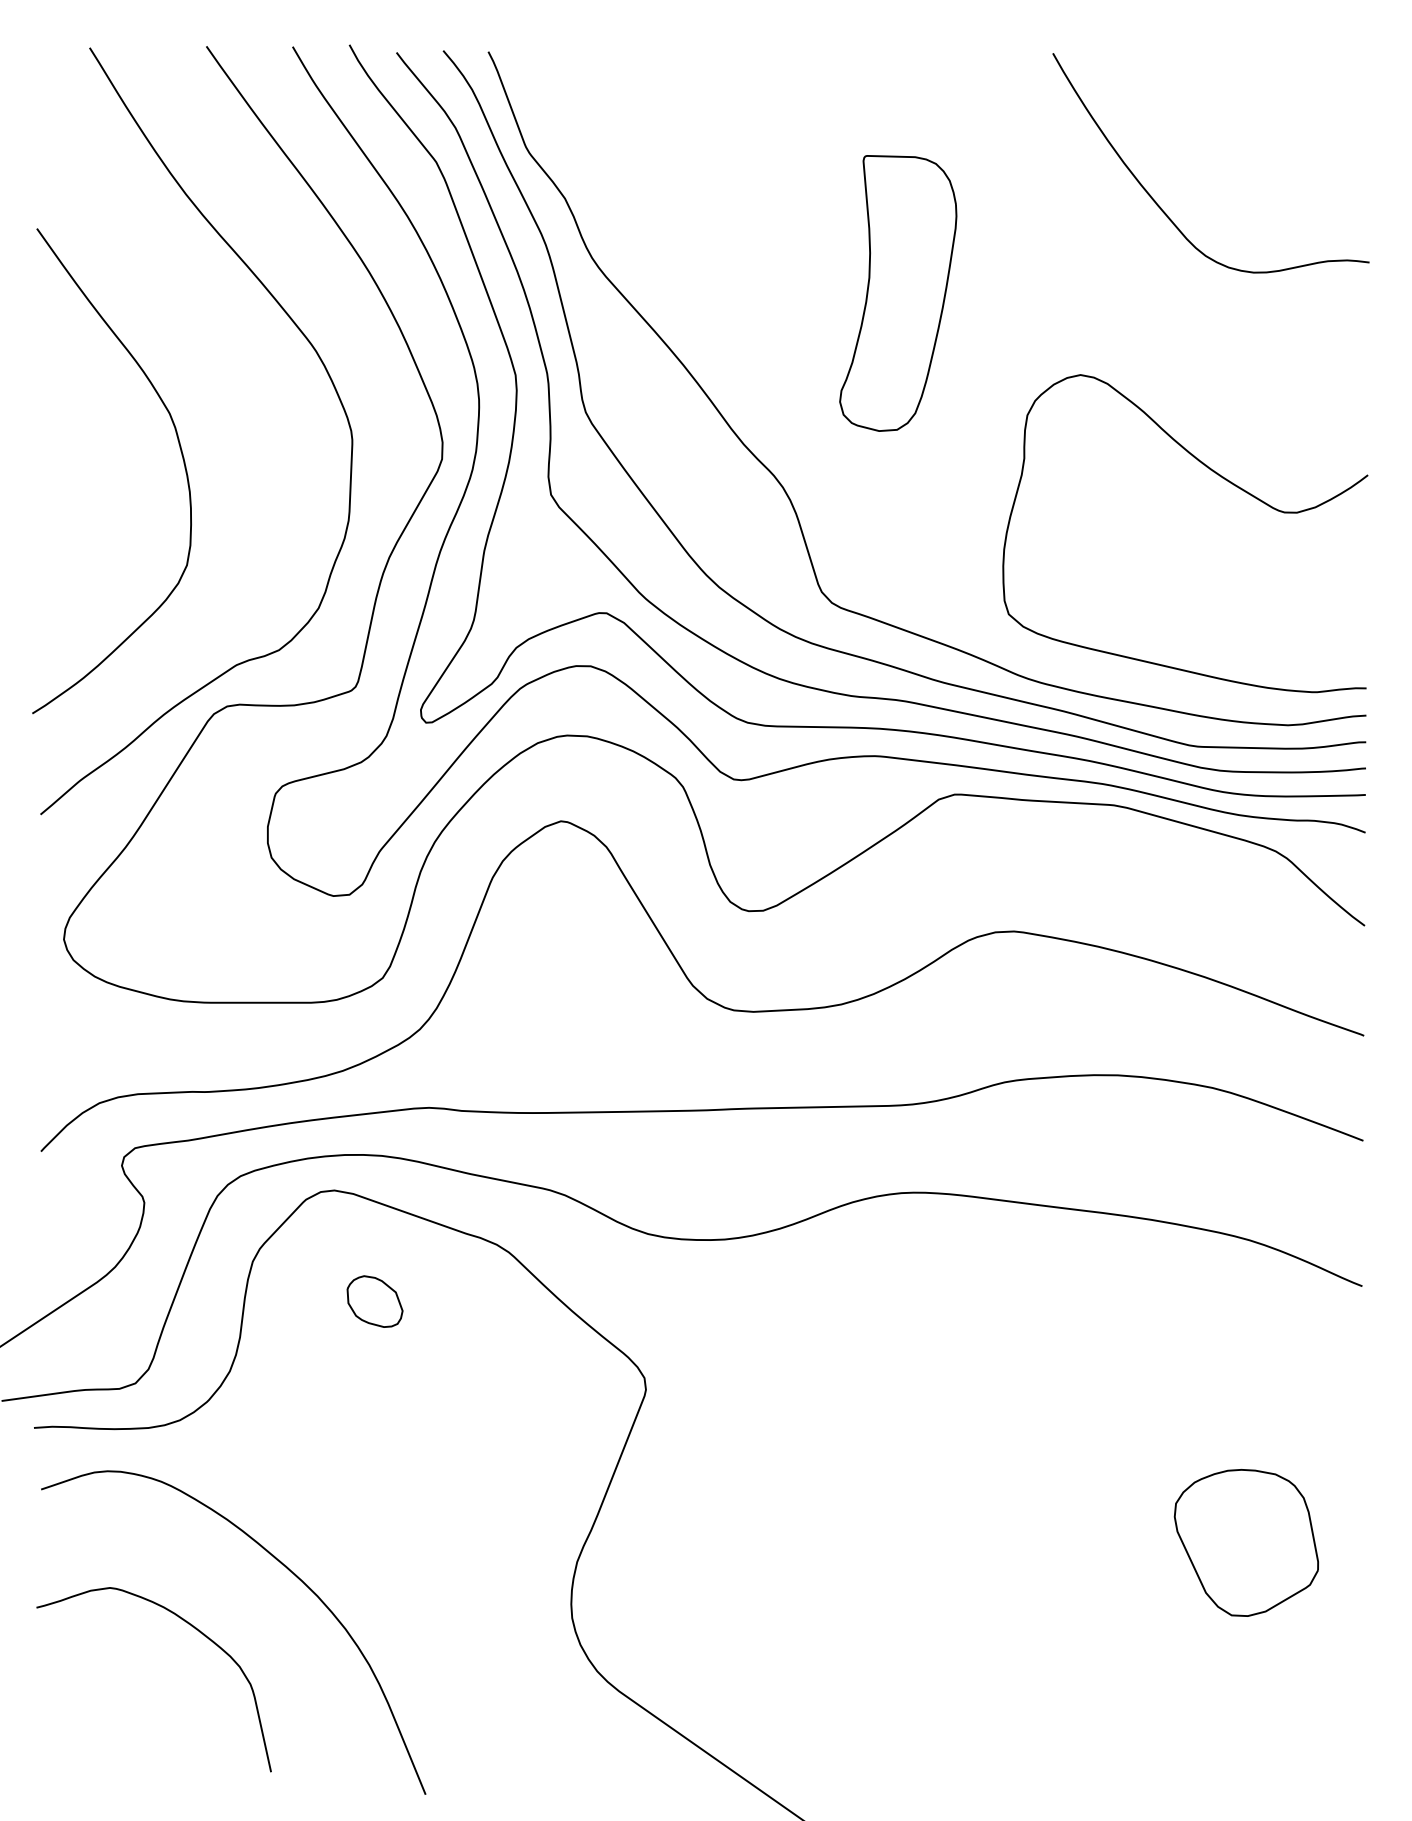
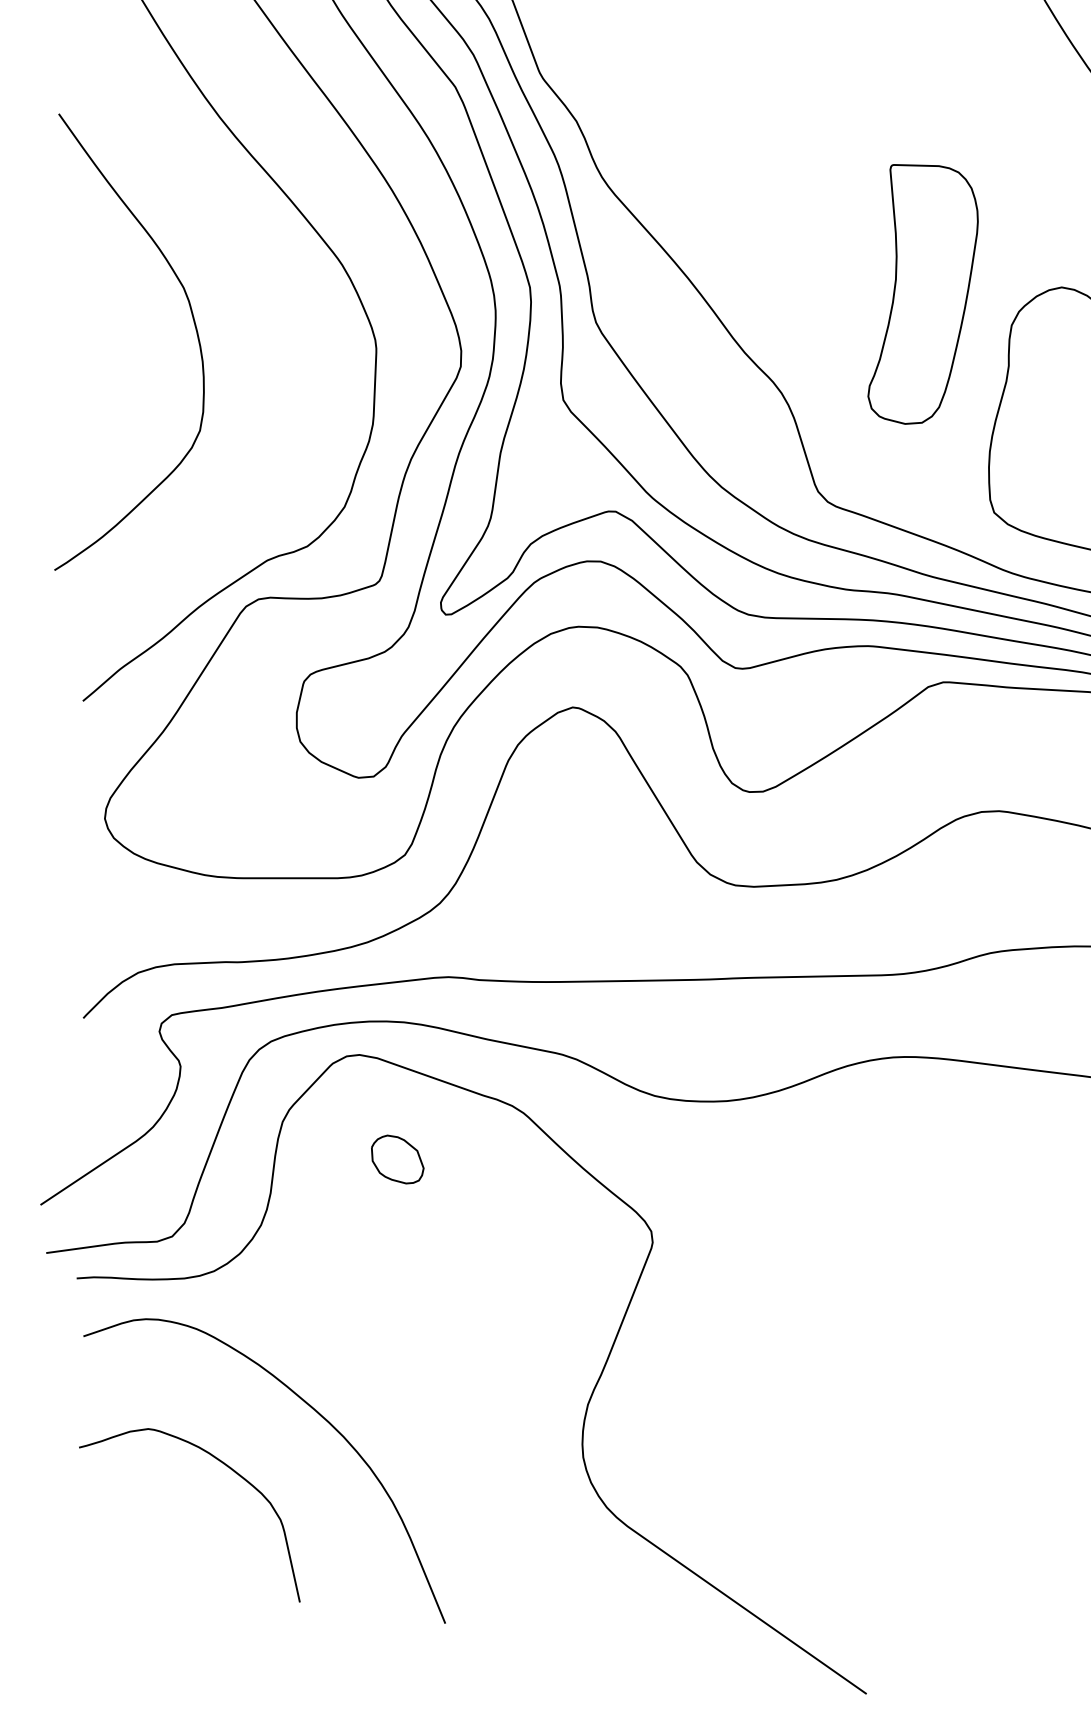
part: (898, 293) -> (923, 294), moved
curve: (181, 455) -> (194, 327), moved

